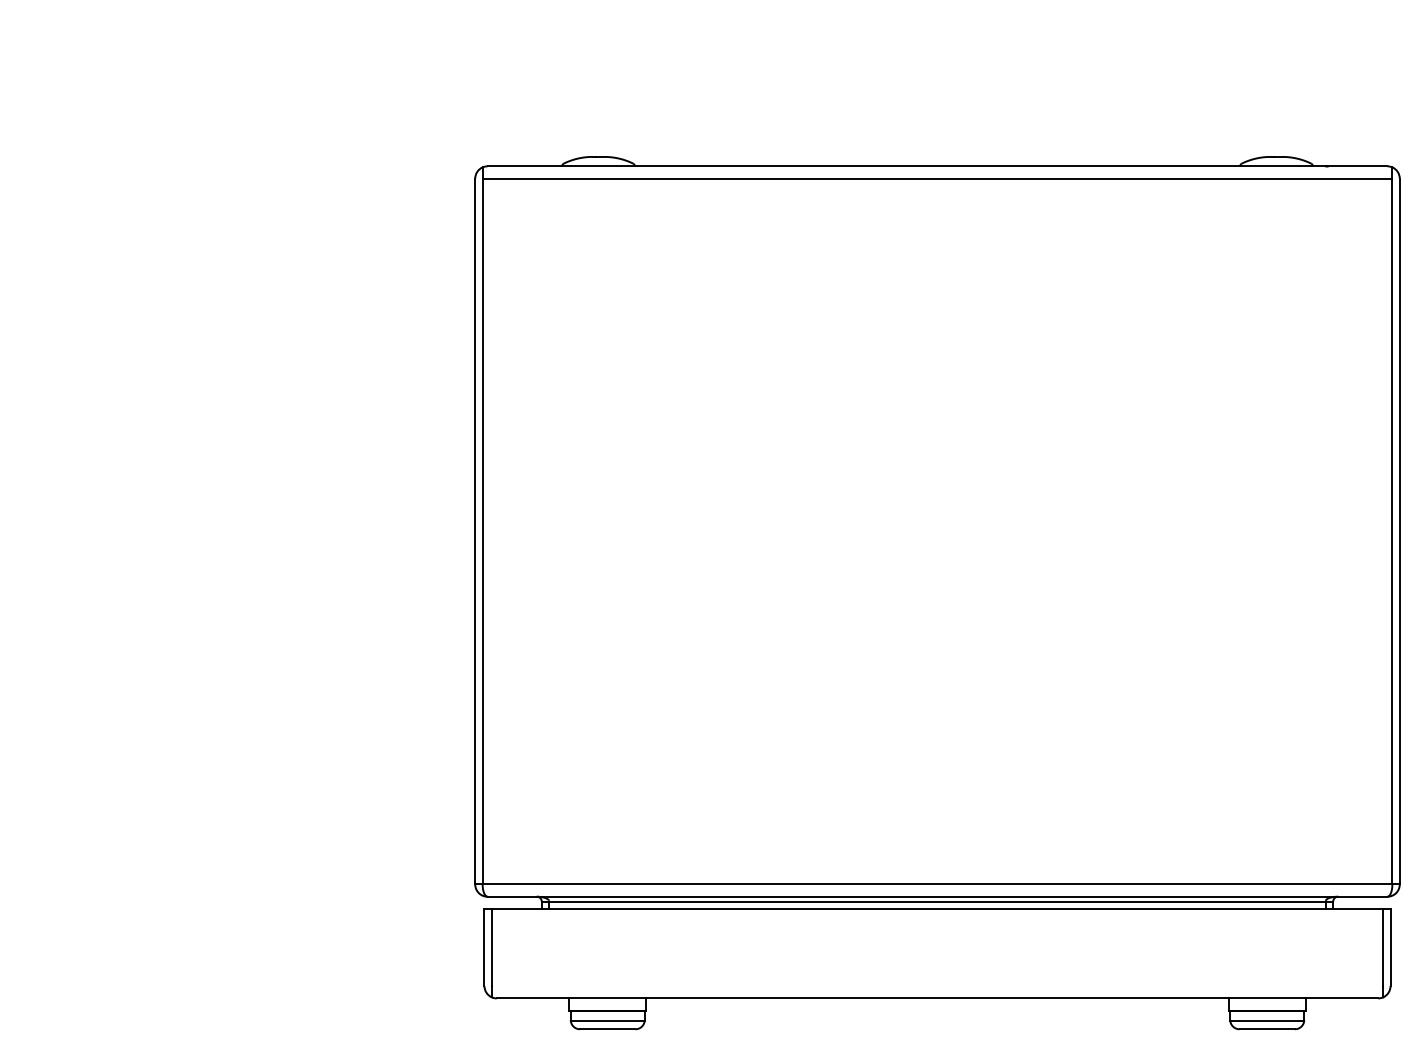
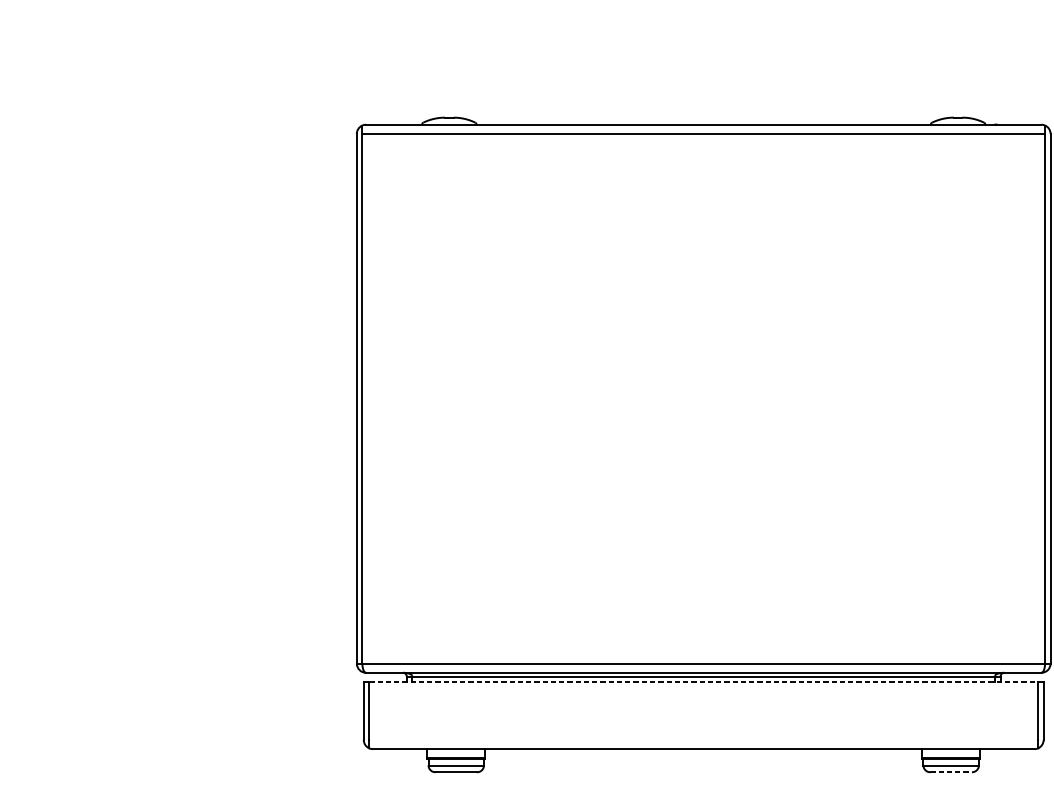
line: (937, 909) -> (703, 682), solid -> dashed
line: (1267, 1029) -> (951, 772), solid -> dashed

